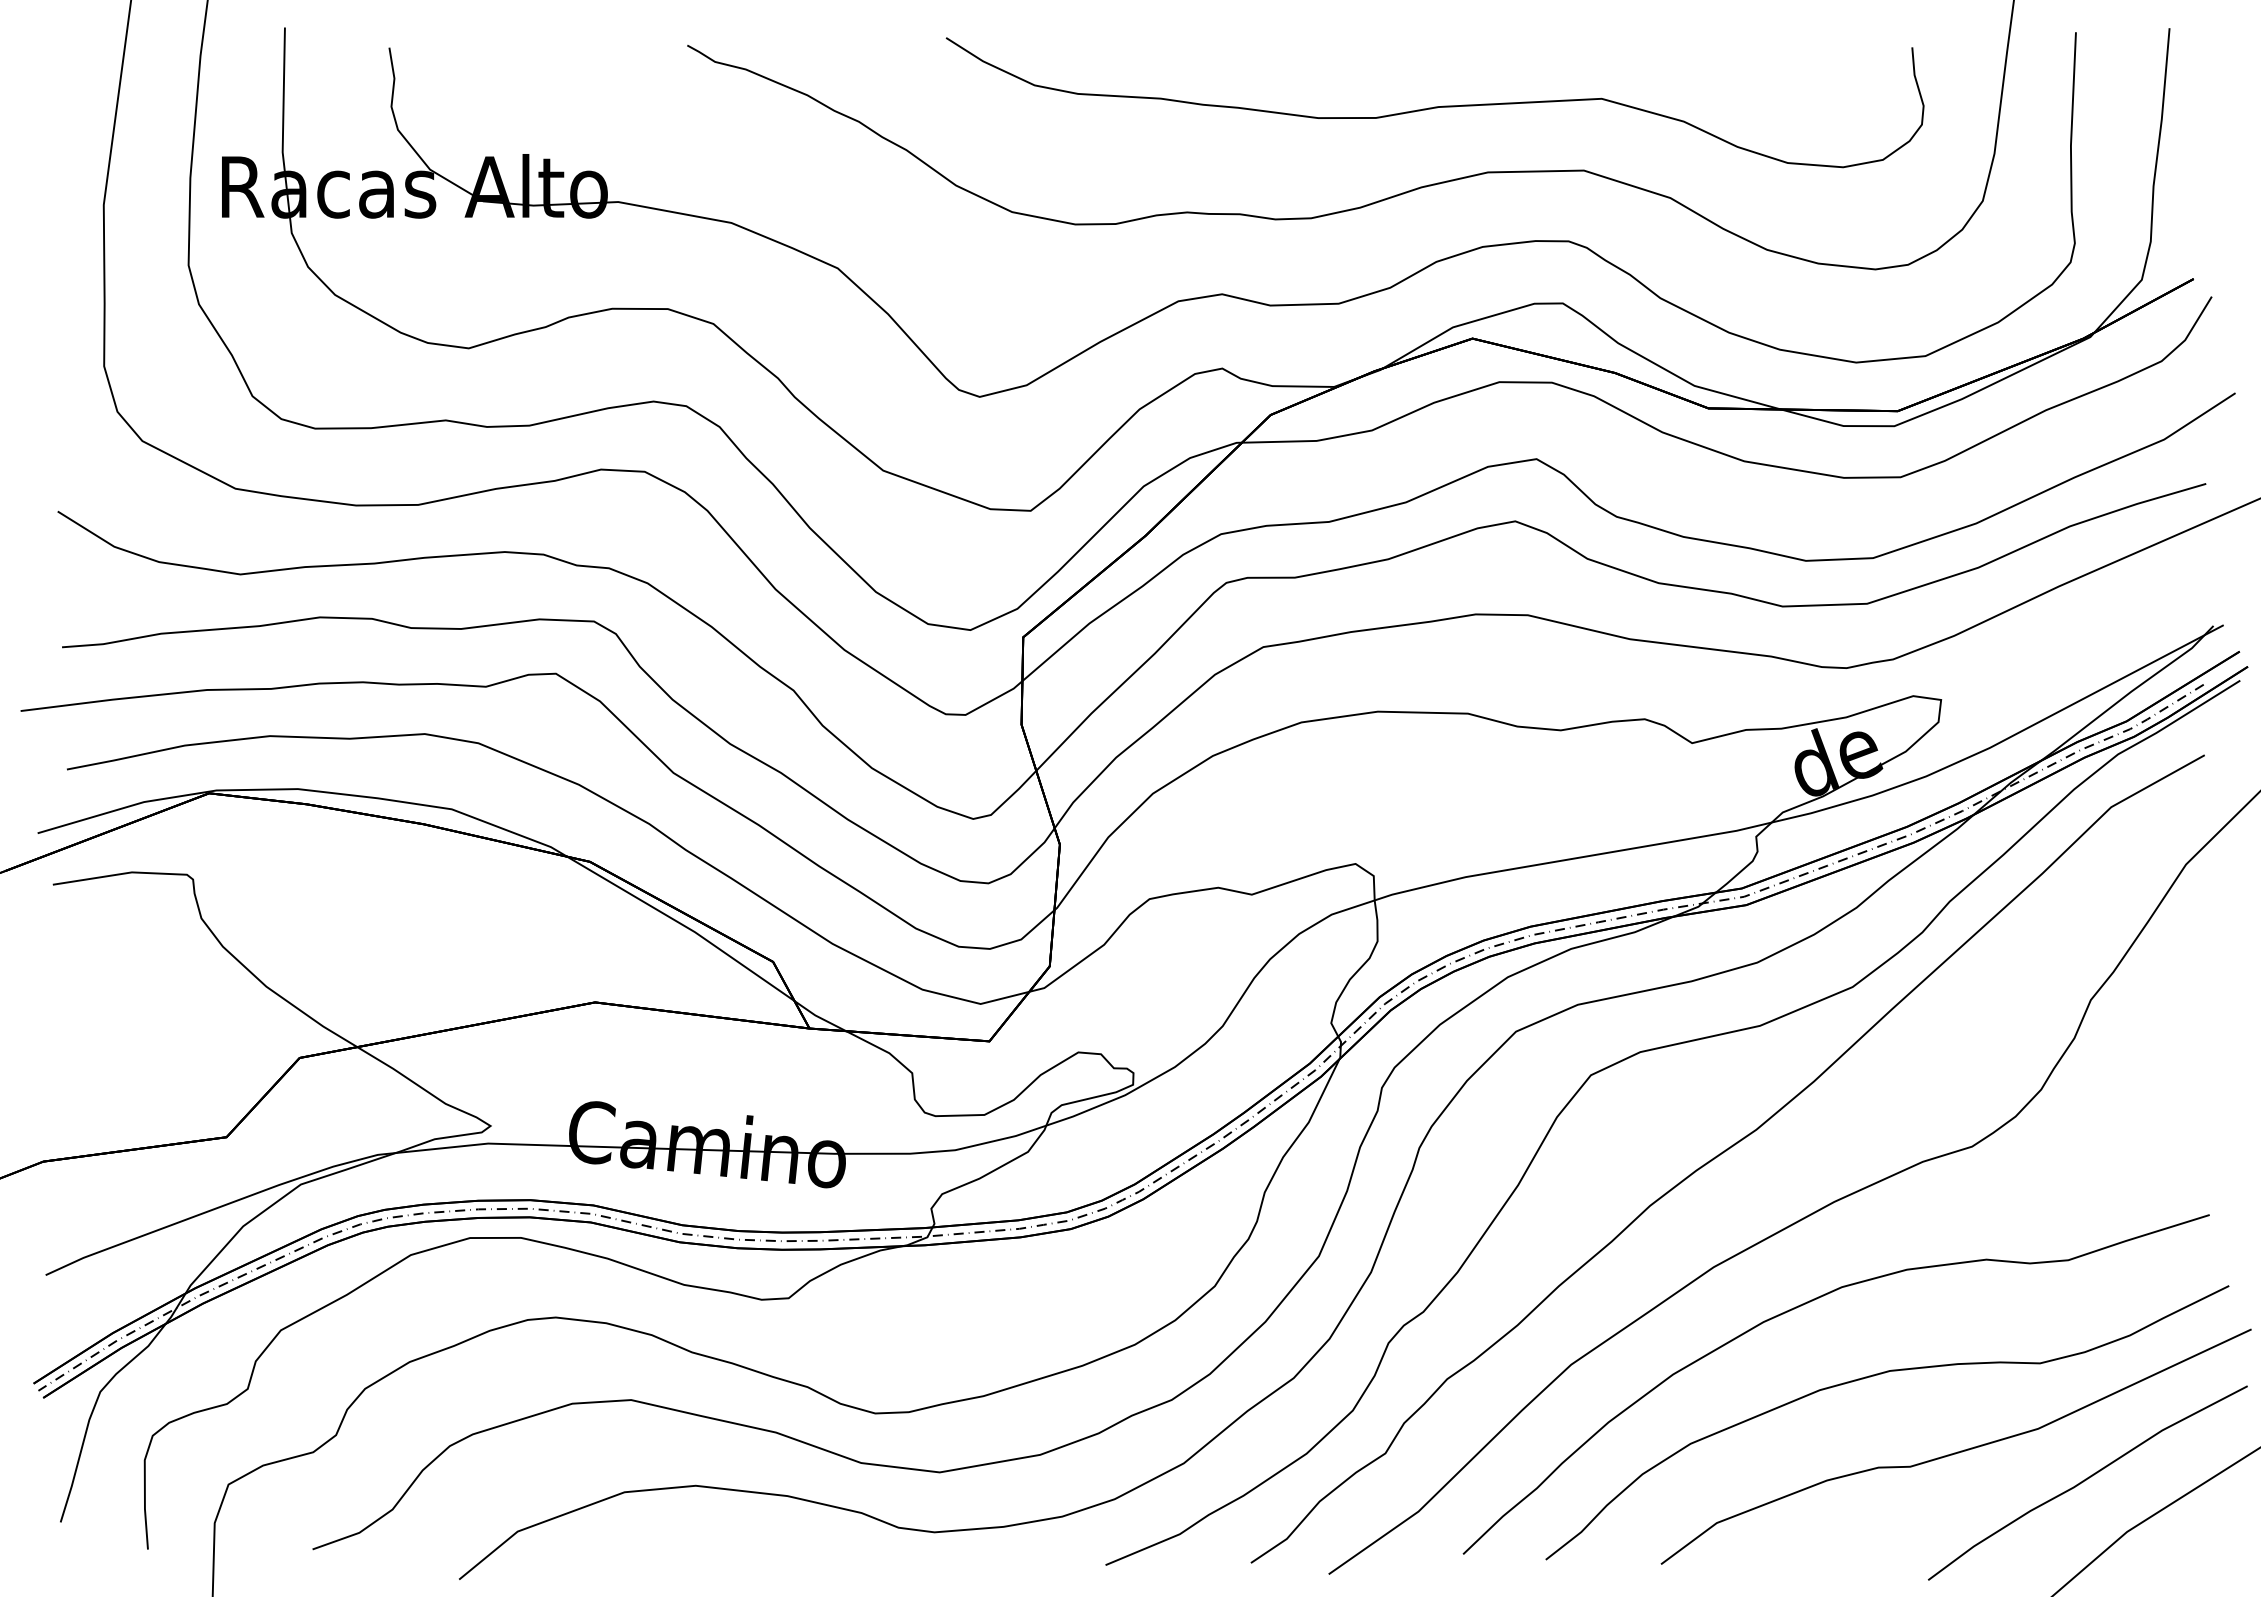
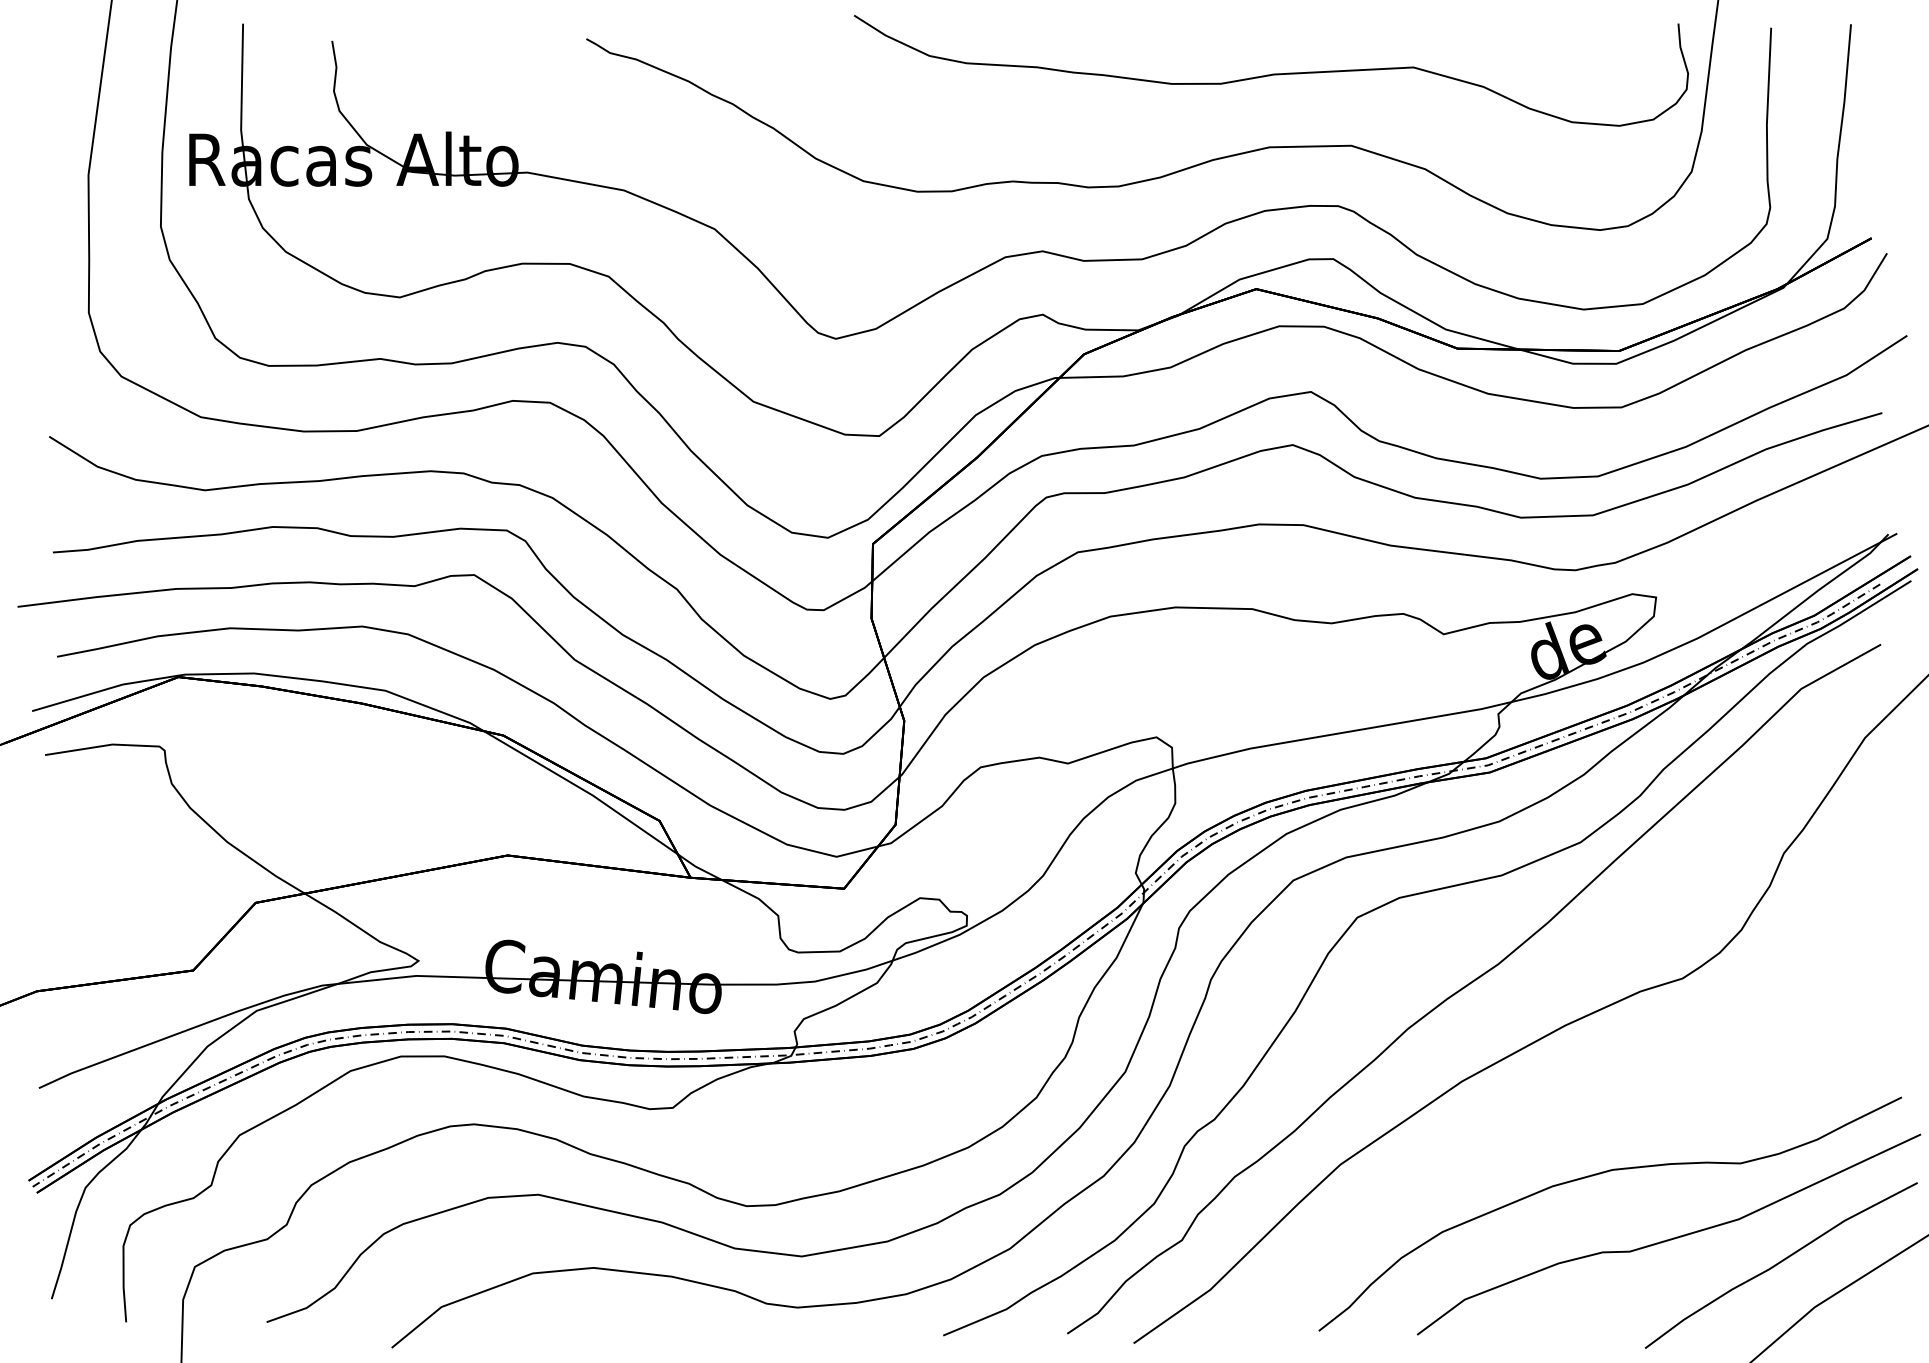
curve: (1434, 106) -> (1270, 74), moved
curve: (1799, 1307) -> (1535, 1115), removed

